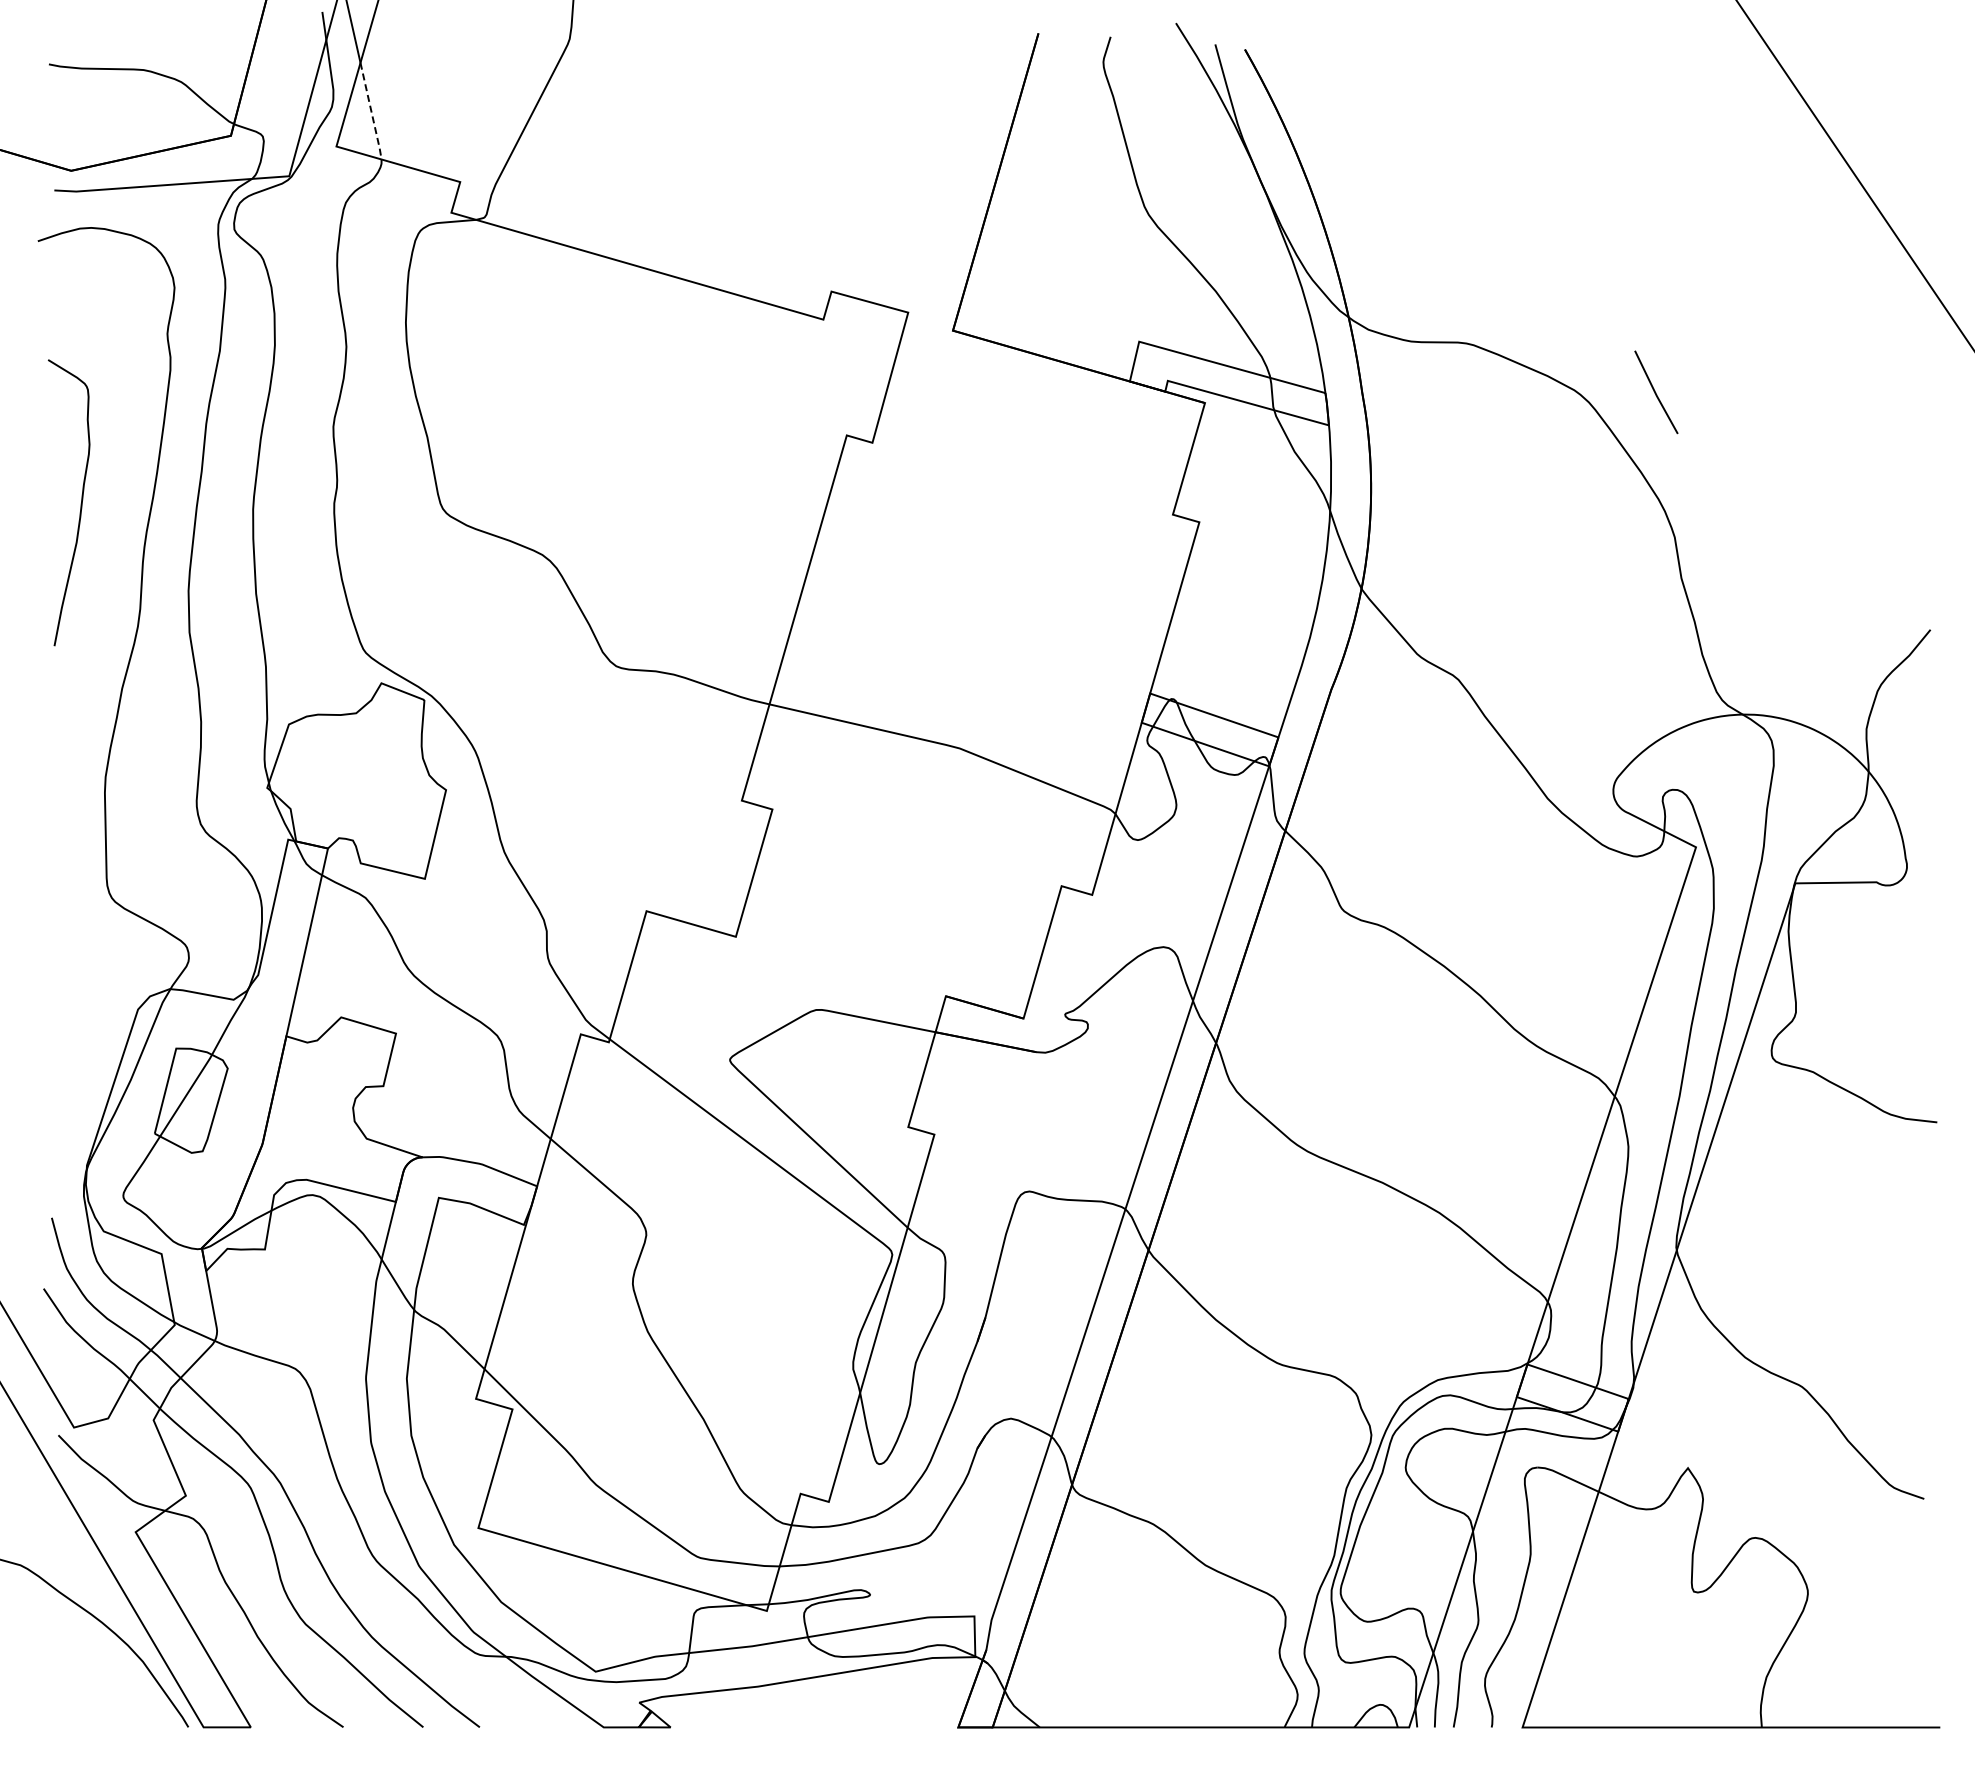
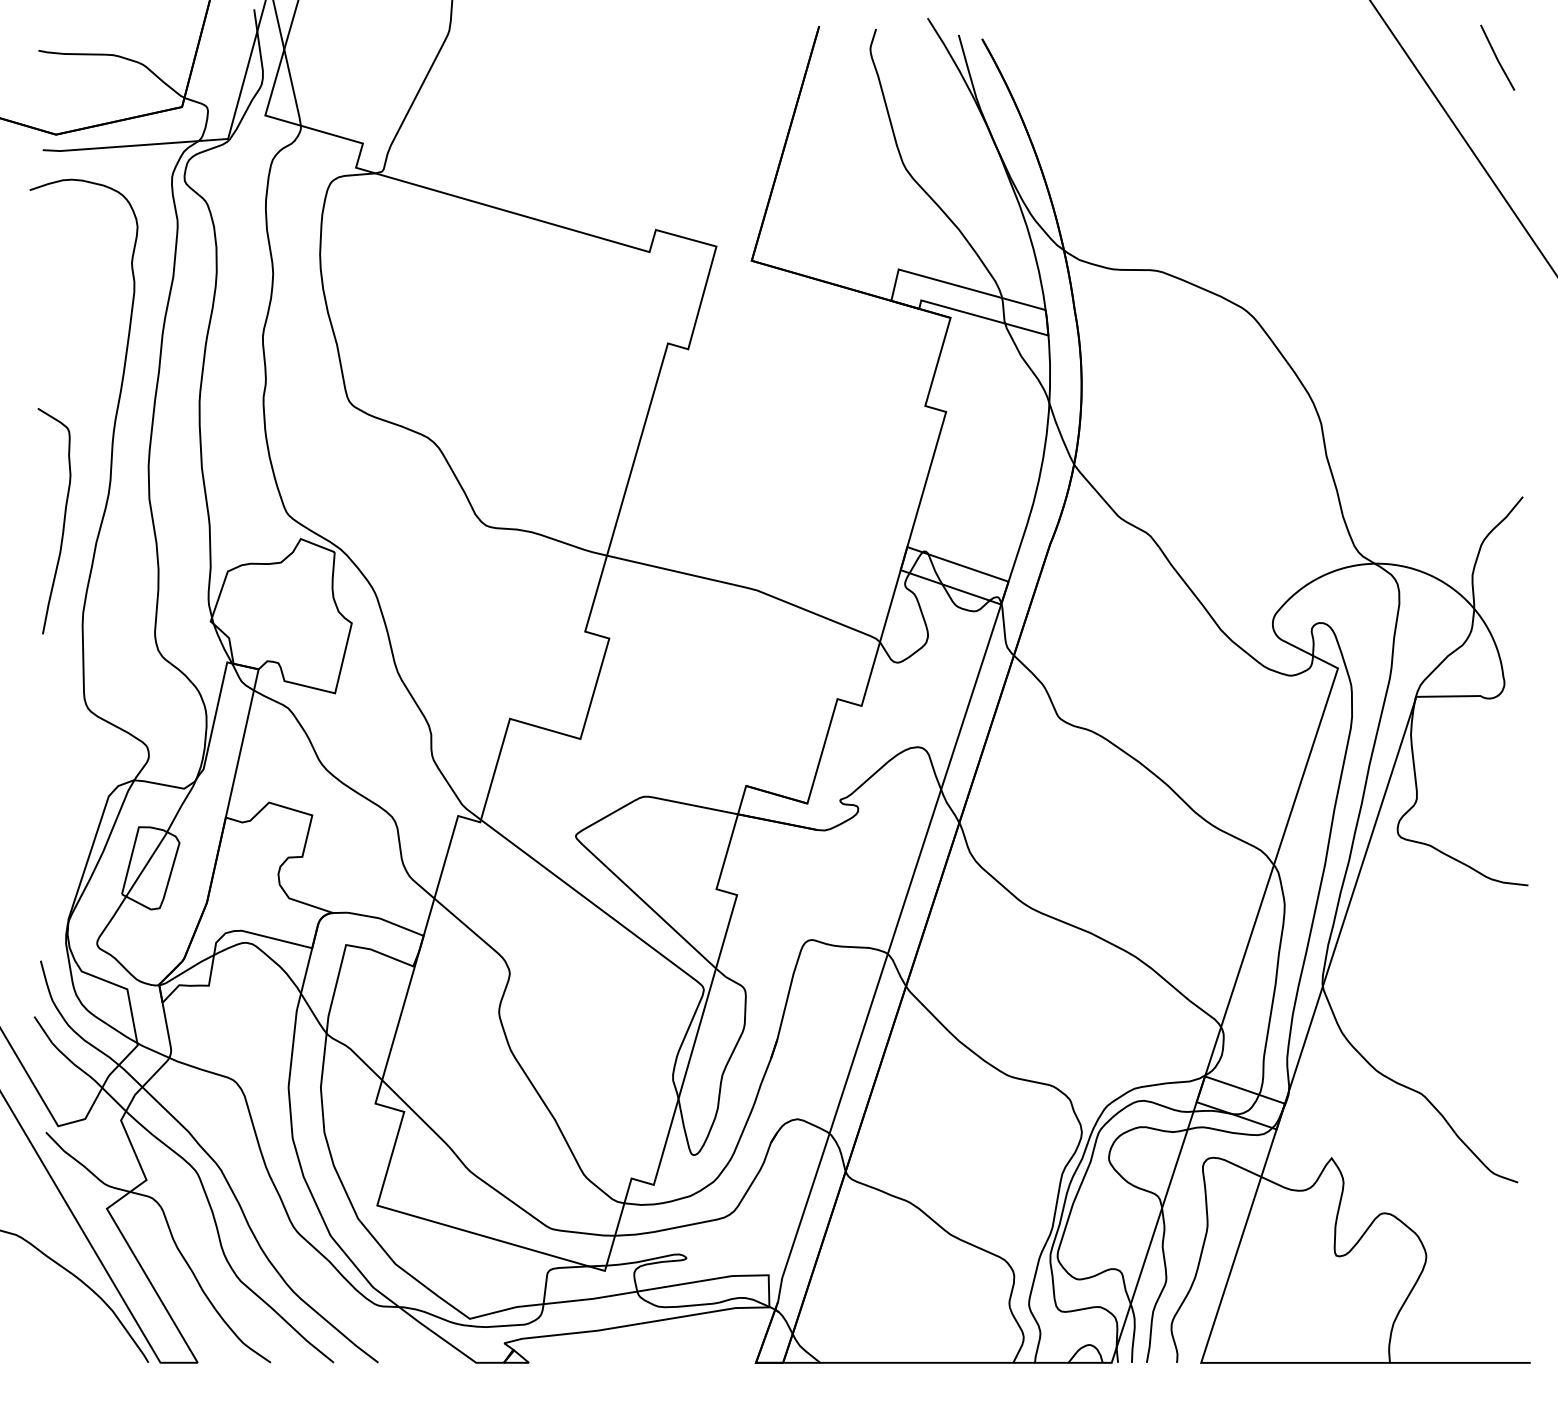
line: (371, 112) -> (292, 88), dashed -> solid
line: (1656, 392) -> (1497, 57), moved
curve: (80, 503) -> (63, 521), moved

